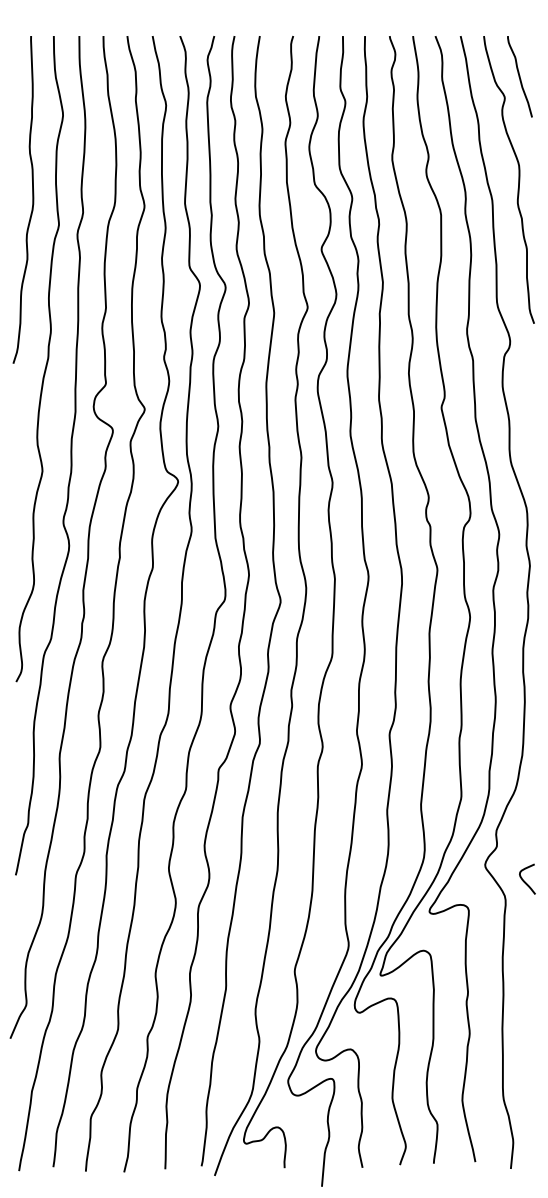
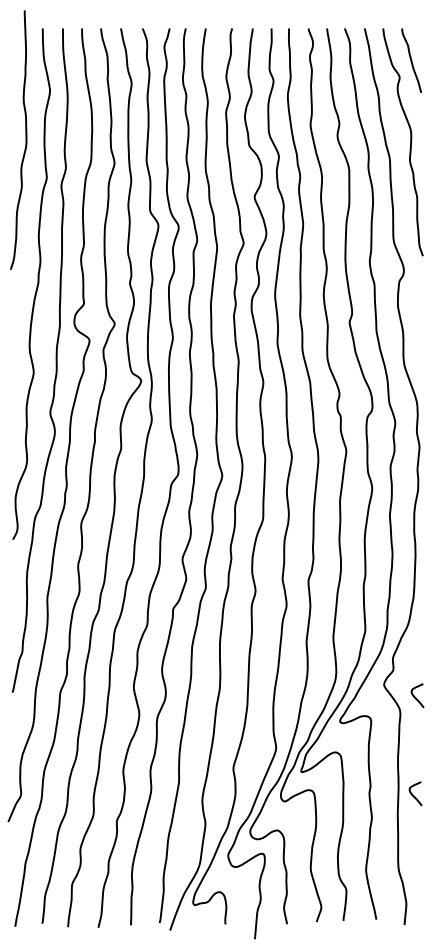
curve: (32, 199) -> (25, 139), moved
curve: (522, 1003) -> (413, 794), added

